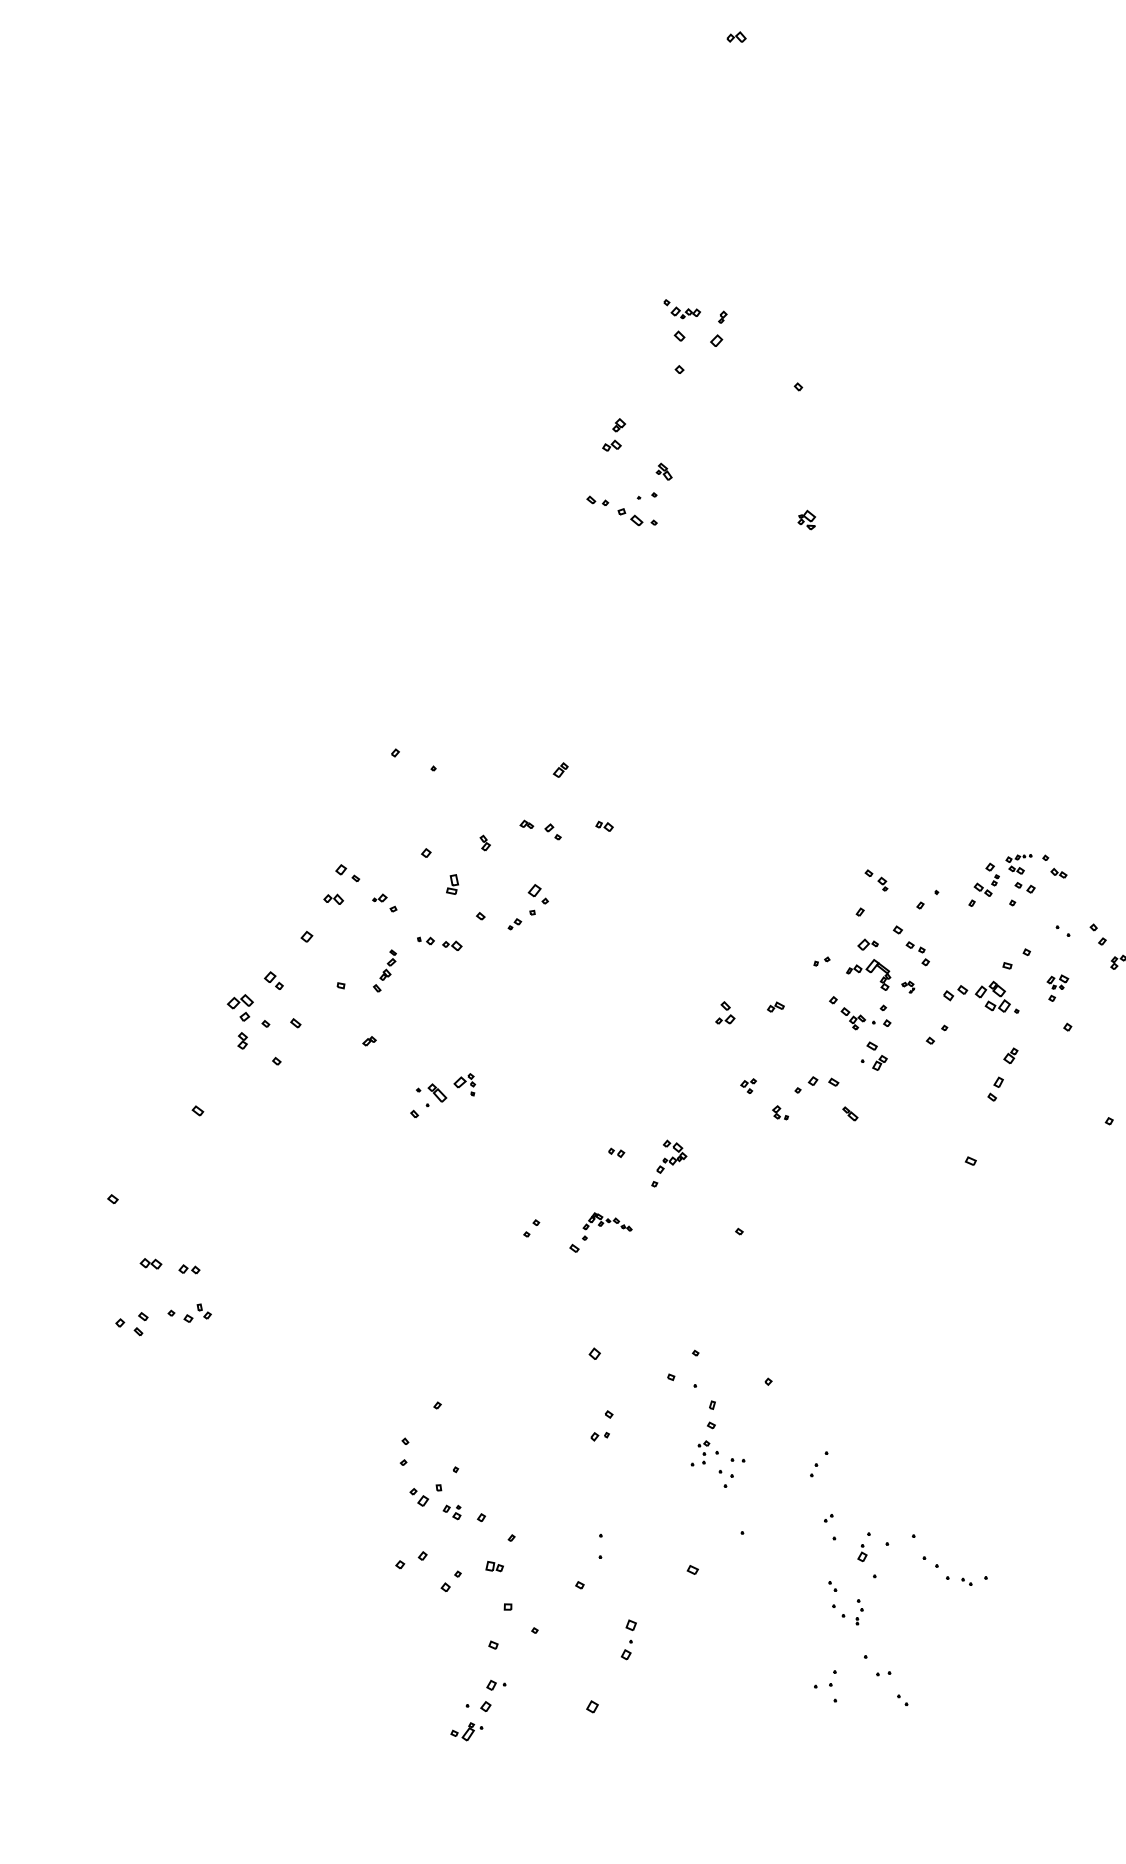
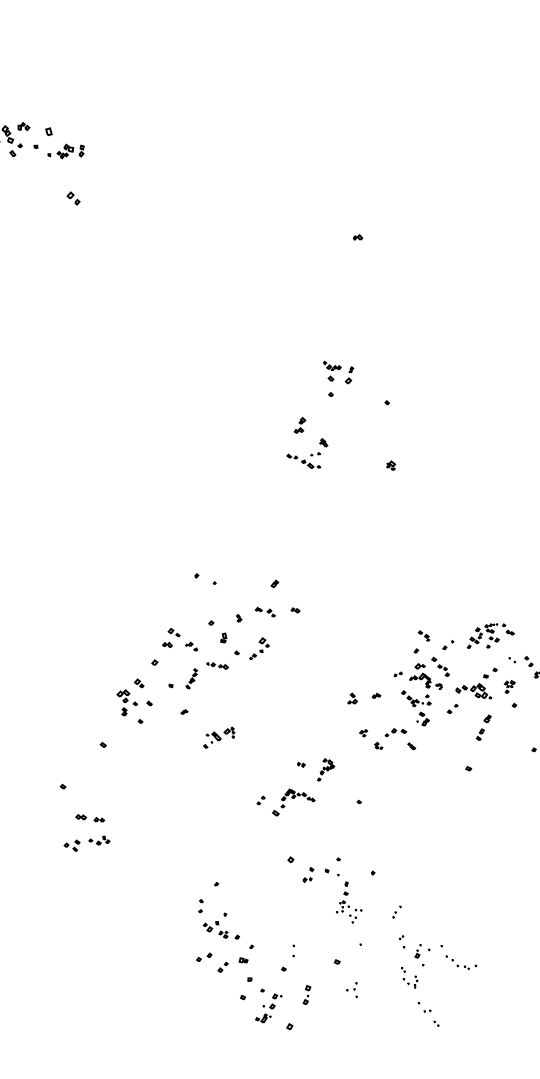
part: (600, 1232) -> (293, 802), size x1.43
part: (602, 1424) -> (308, 874), moved
part: (824, 1687) -> (351, 990), moved
part: (477, 1710) -> (268, 1008), moved

